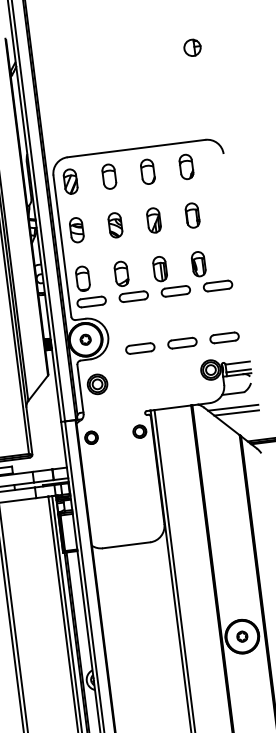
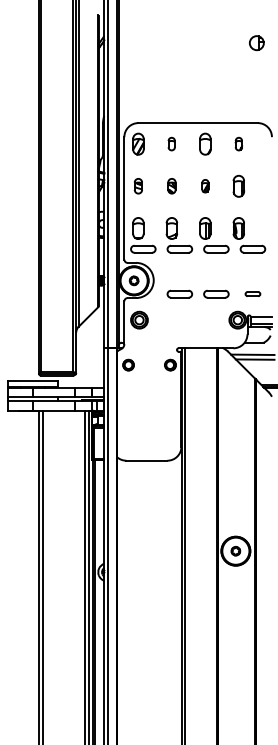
part: (185, 166) -> (238, 143), size x0.6
part: (108, 175) -> (171, 143), size x0.6
part: (154, 219) -> (205, 185), size x0.6
part: (114, 224) -> (171, 185), size x0.7
part: (76, 229) -> (138, 185), size x0.7
part: (223, 337) -> (252, 293), size x0.6

